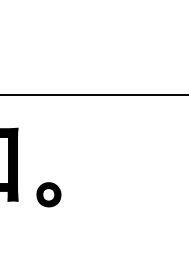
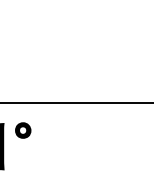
part: (49, 194) -> (23, 130), moved

